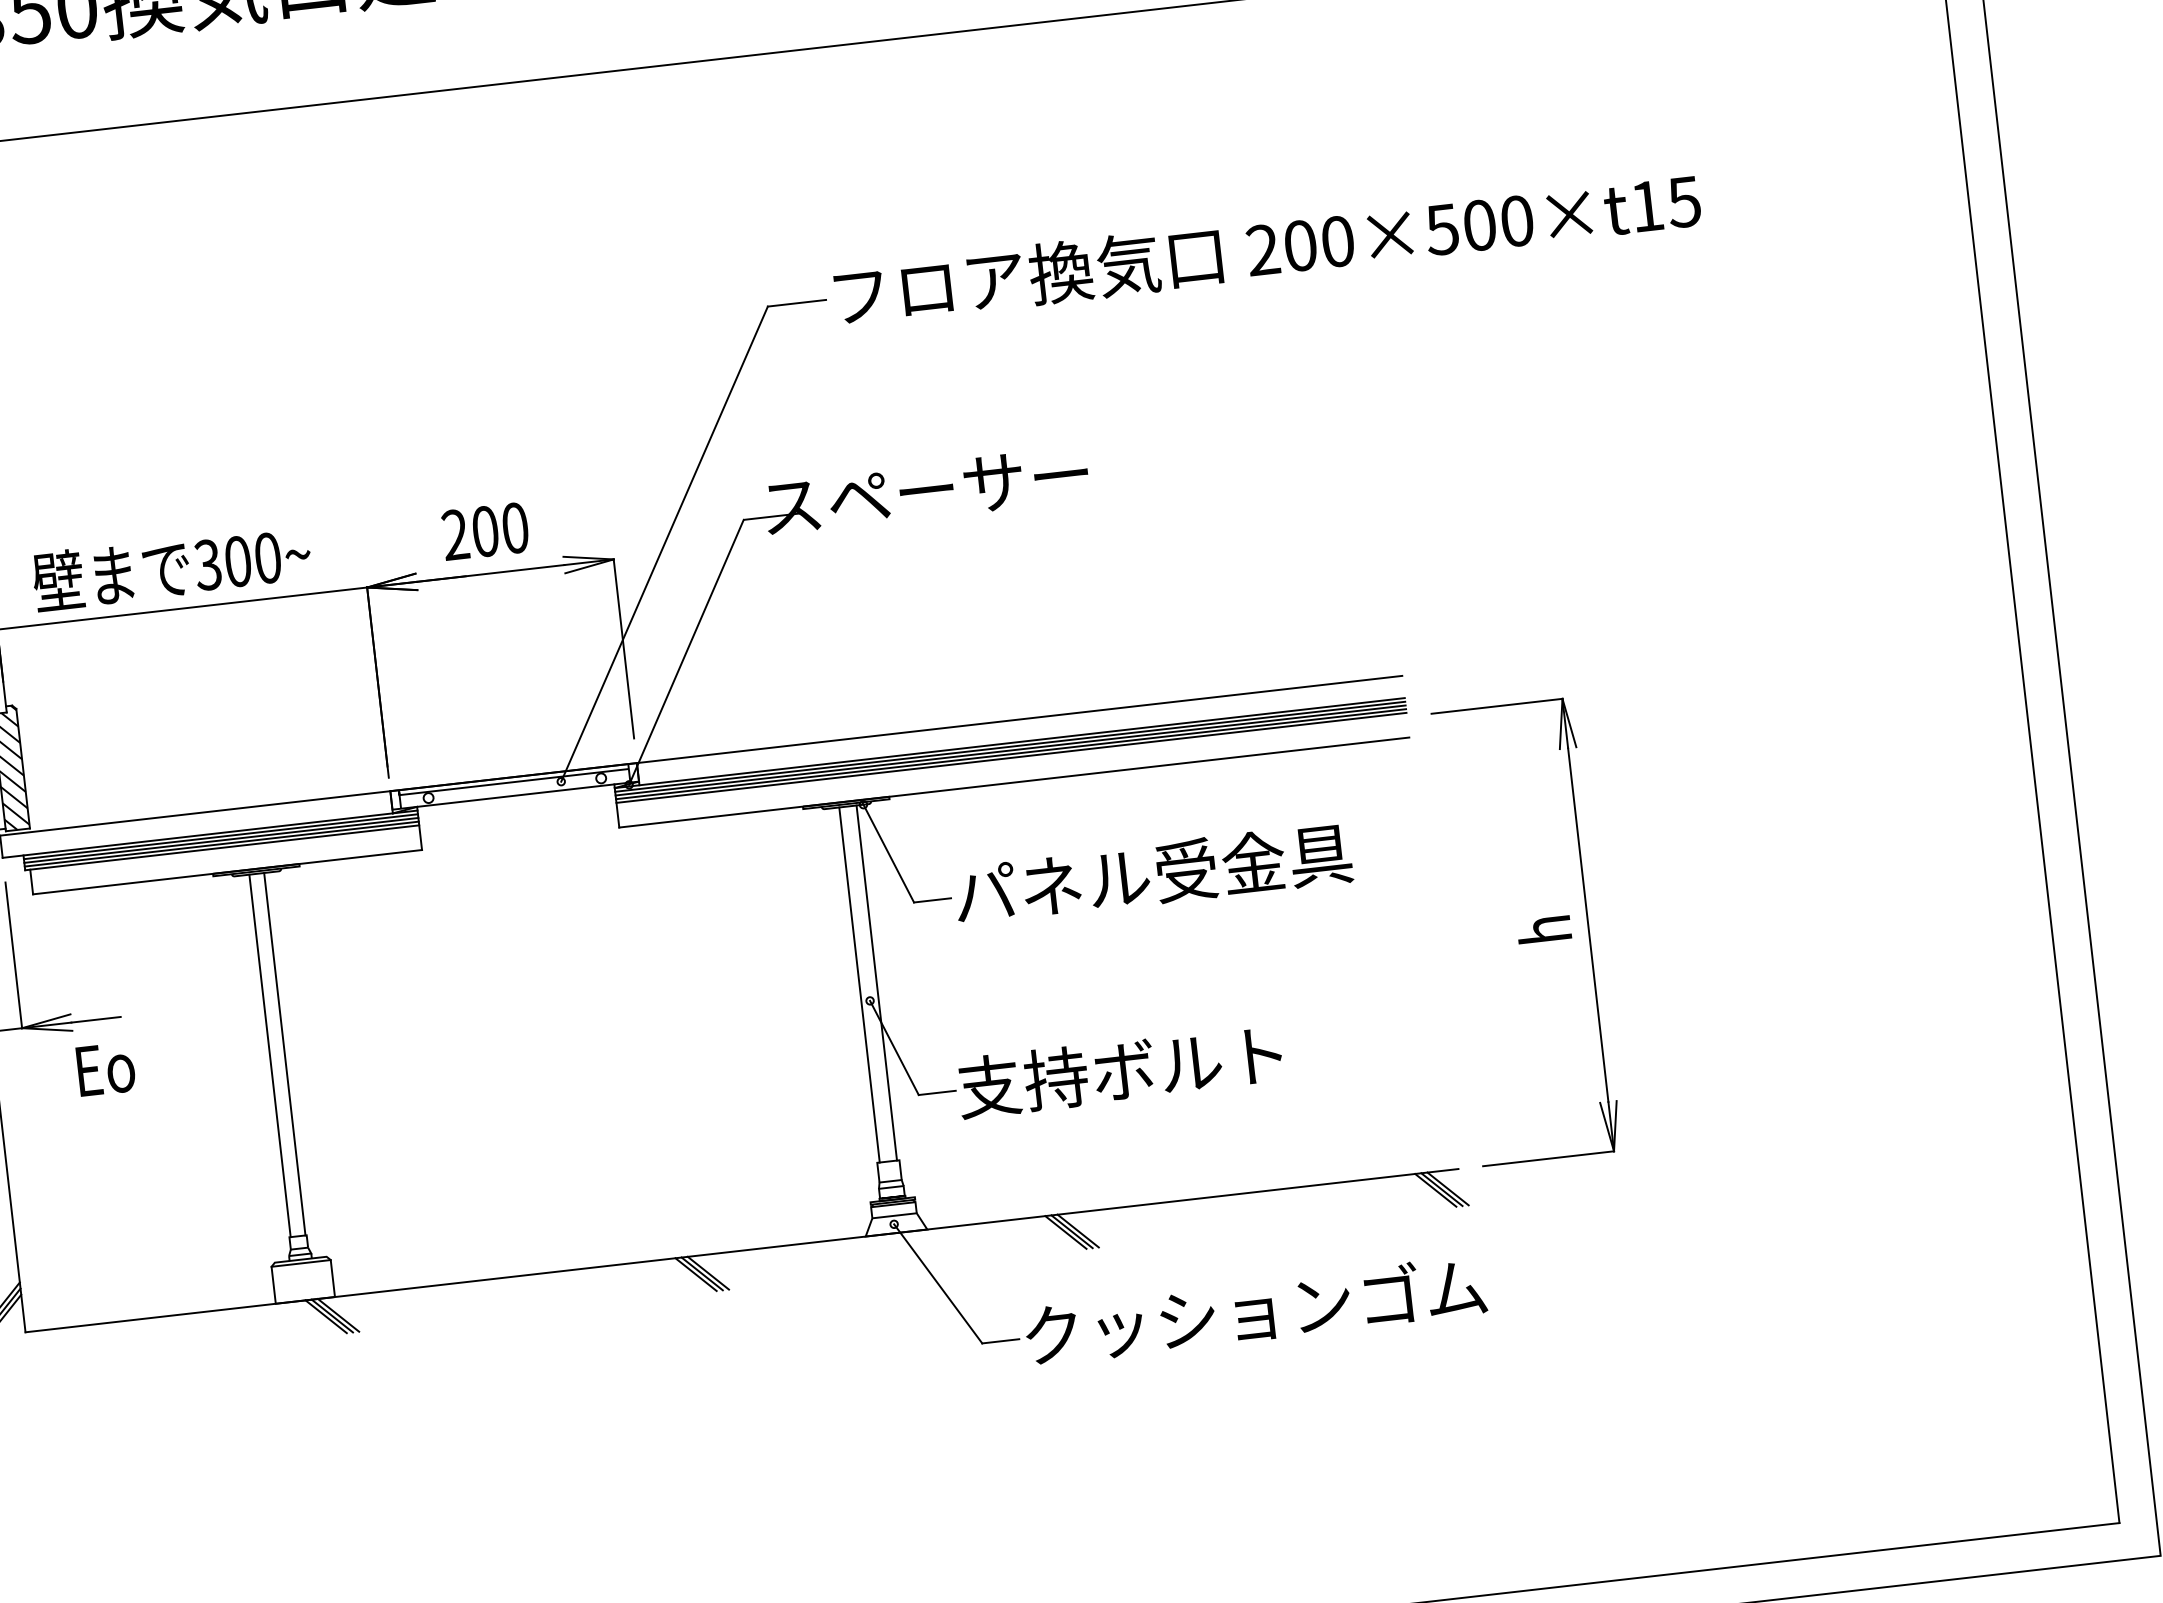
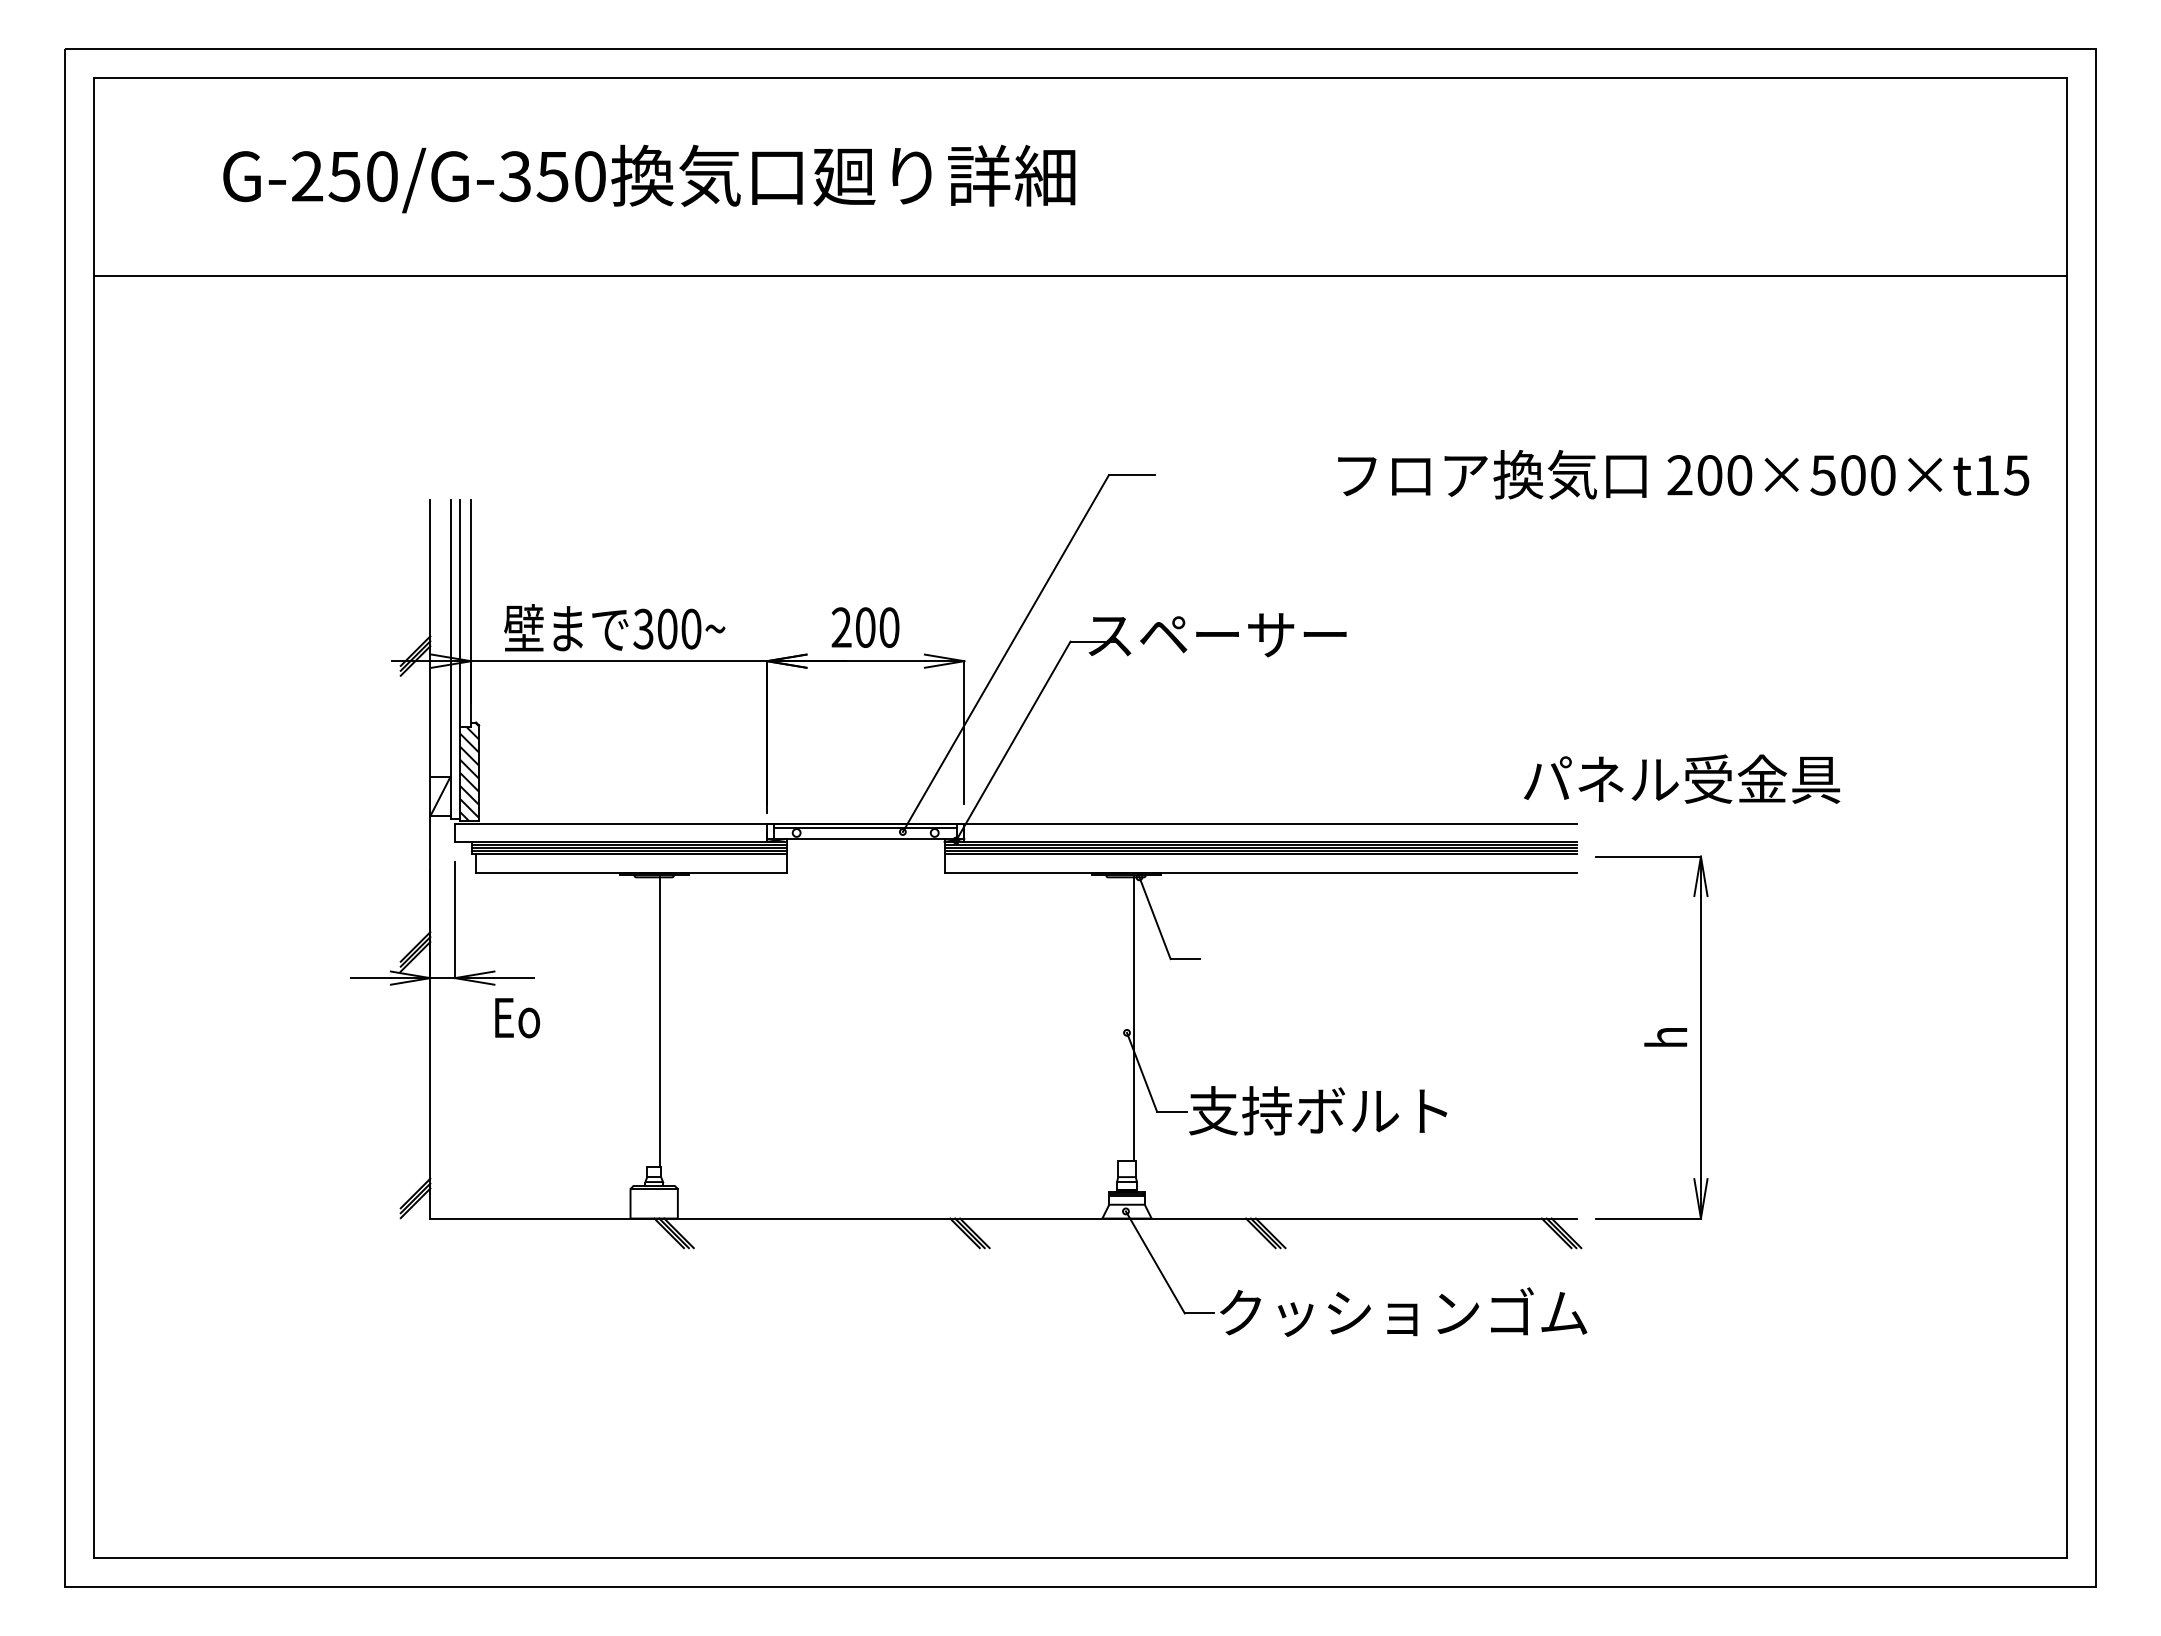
text: (1267, 248) -> (1683, 474), moved
text: (1153, 873) -> (1682, 778), moved
line: (860, 985) -> (1120, 1019), removed
line: (270, 1056) -> (648, 1022), removed

